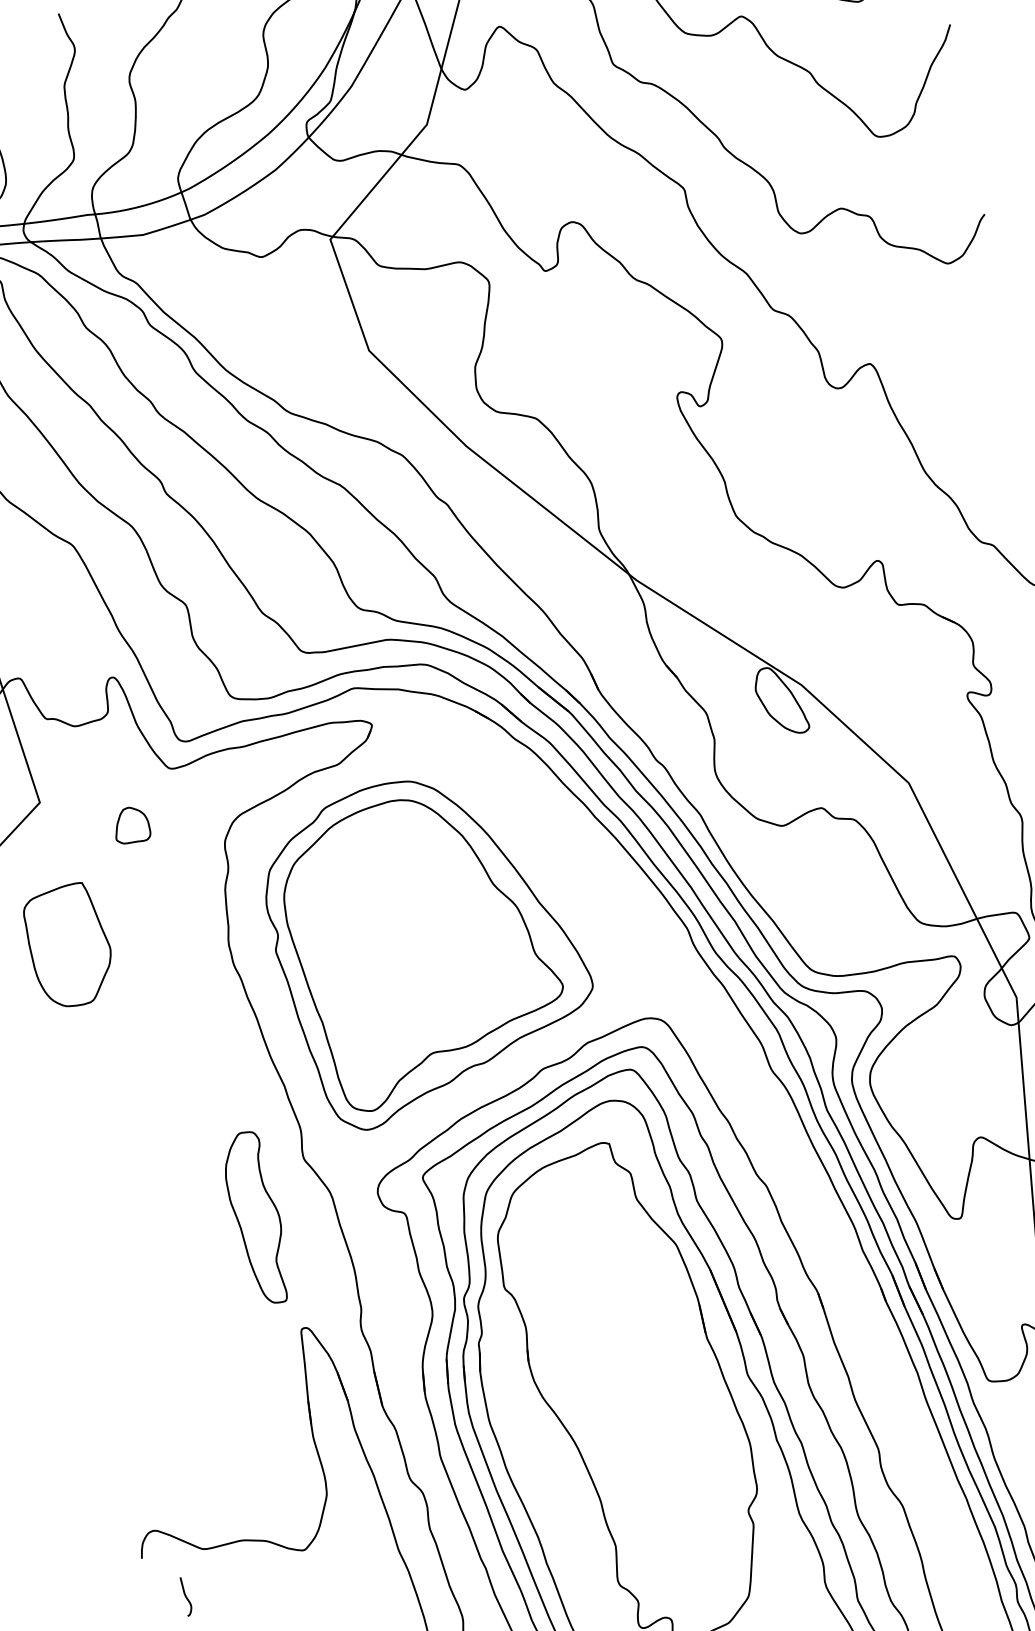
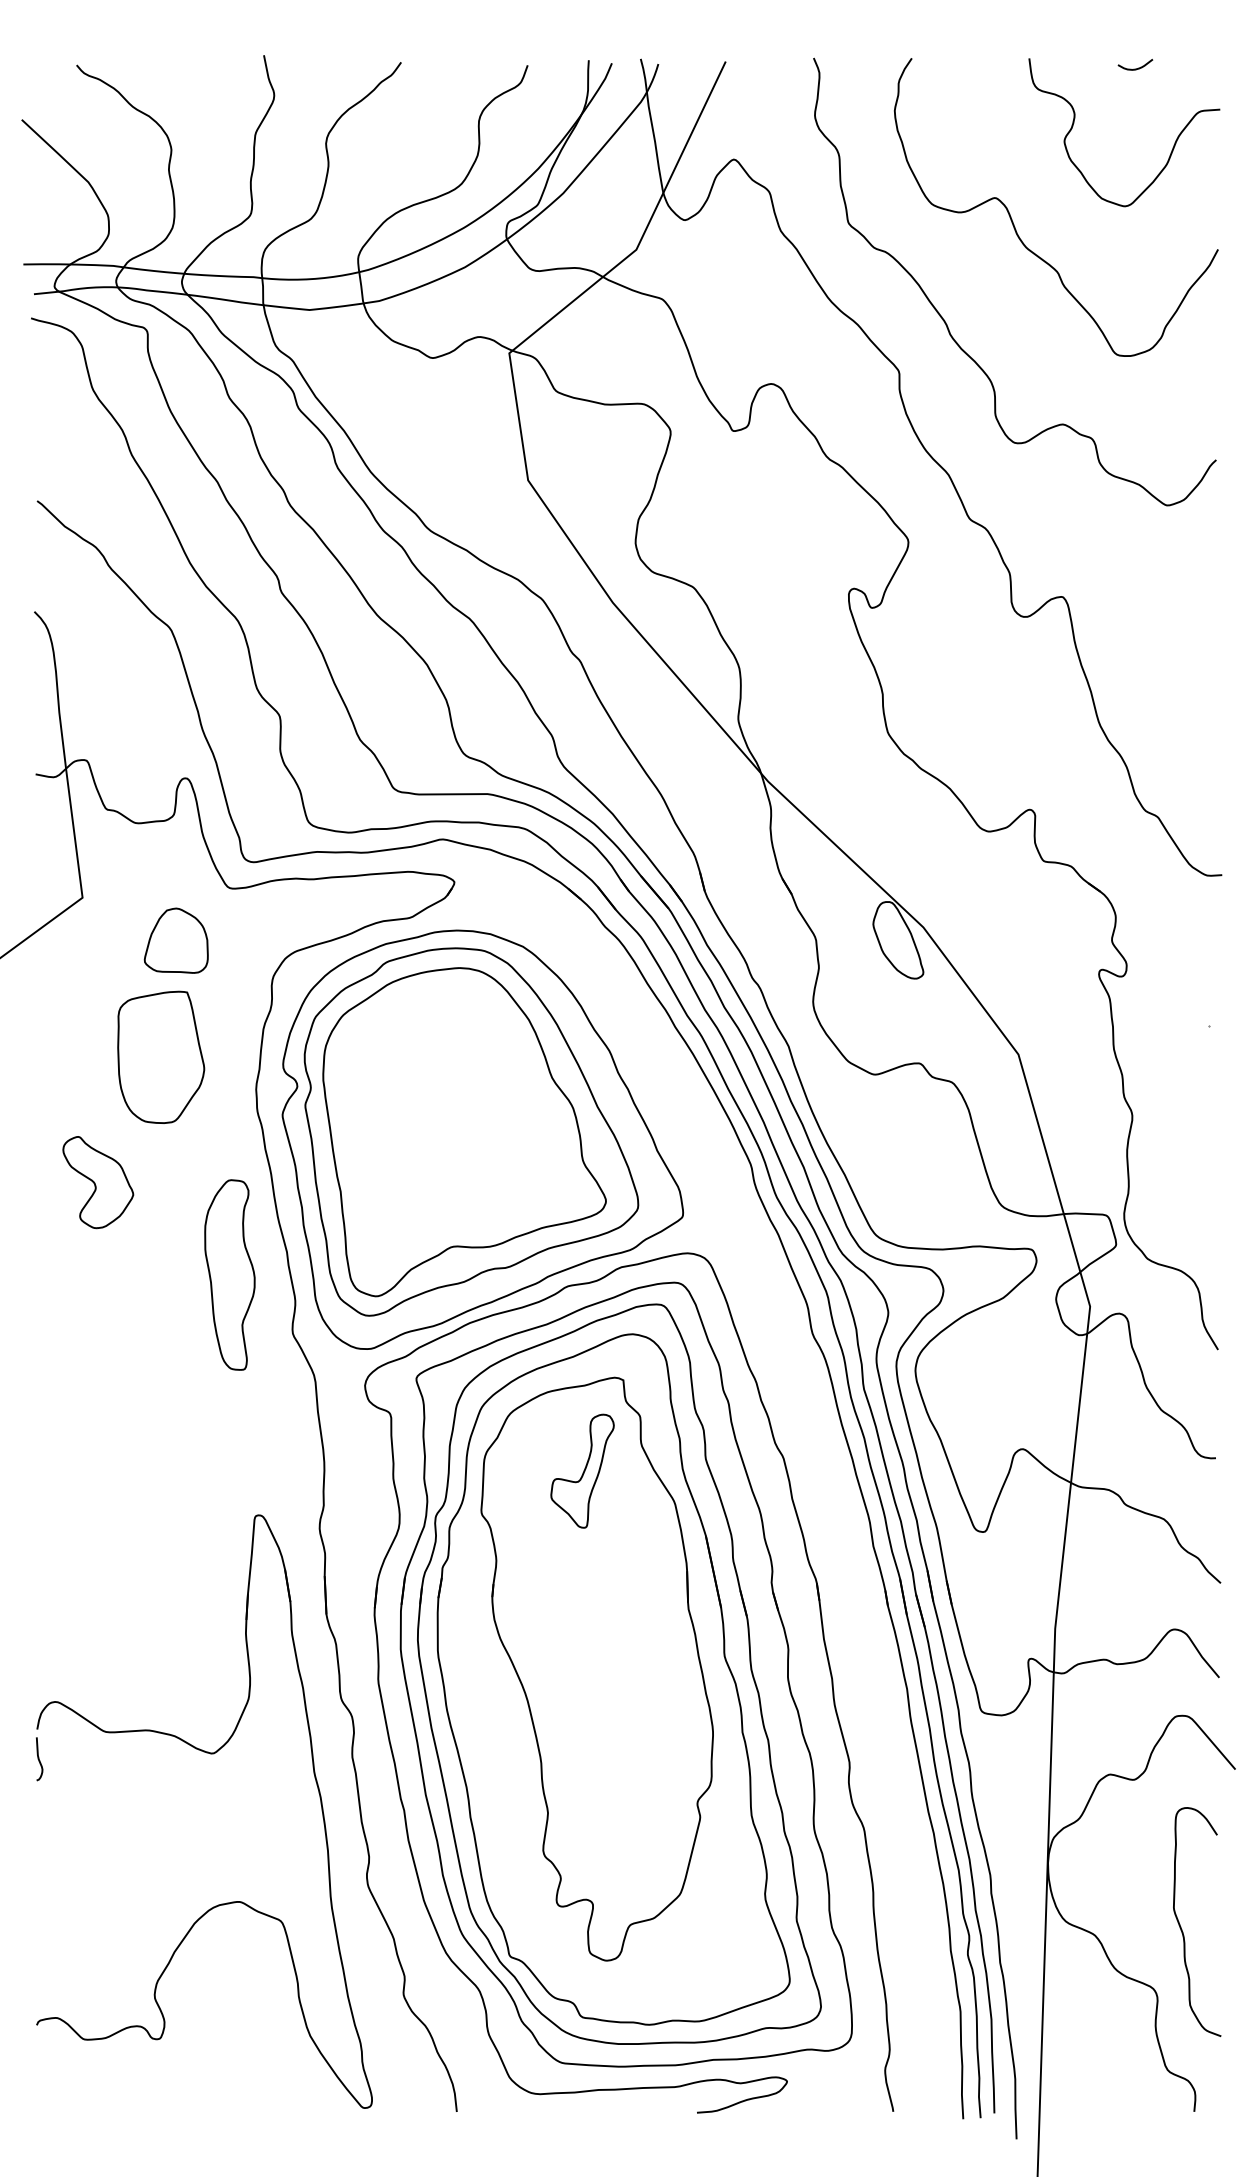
part: (130, 825) -> (175, 940), size x1.67
part: (69, 944) -> (161, 1056), moved
part: (441, 951) -> (482, 1139), added
part: (103, 1056) -> (98, 1182), added
part: (256, 1218) -> (229, 1274), moved
part: (587, 1232) -> (582, 1470), added
curve: (186, 1596) -> (39, 1759), moved

